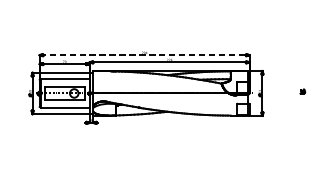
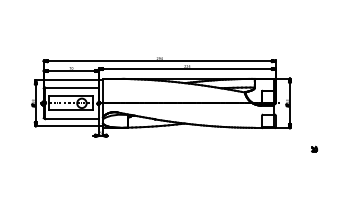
line: (145, 55) -> (160, 61), dashed -> solid
part: (302, 90) -> (314, 148), moved

